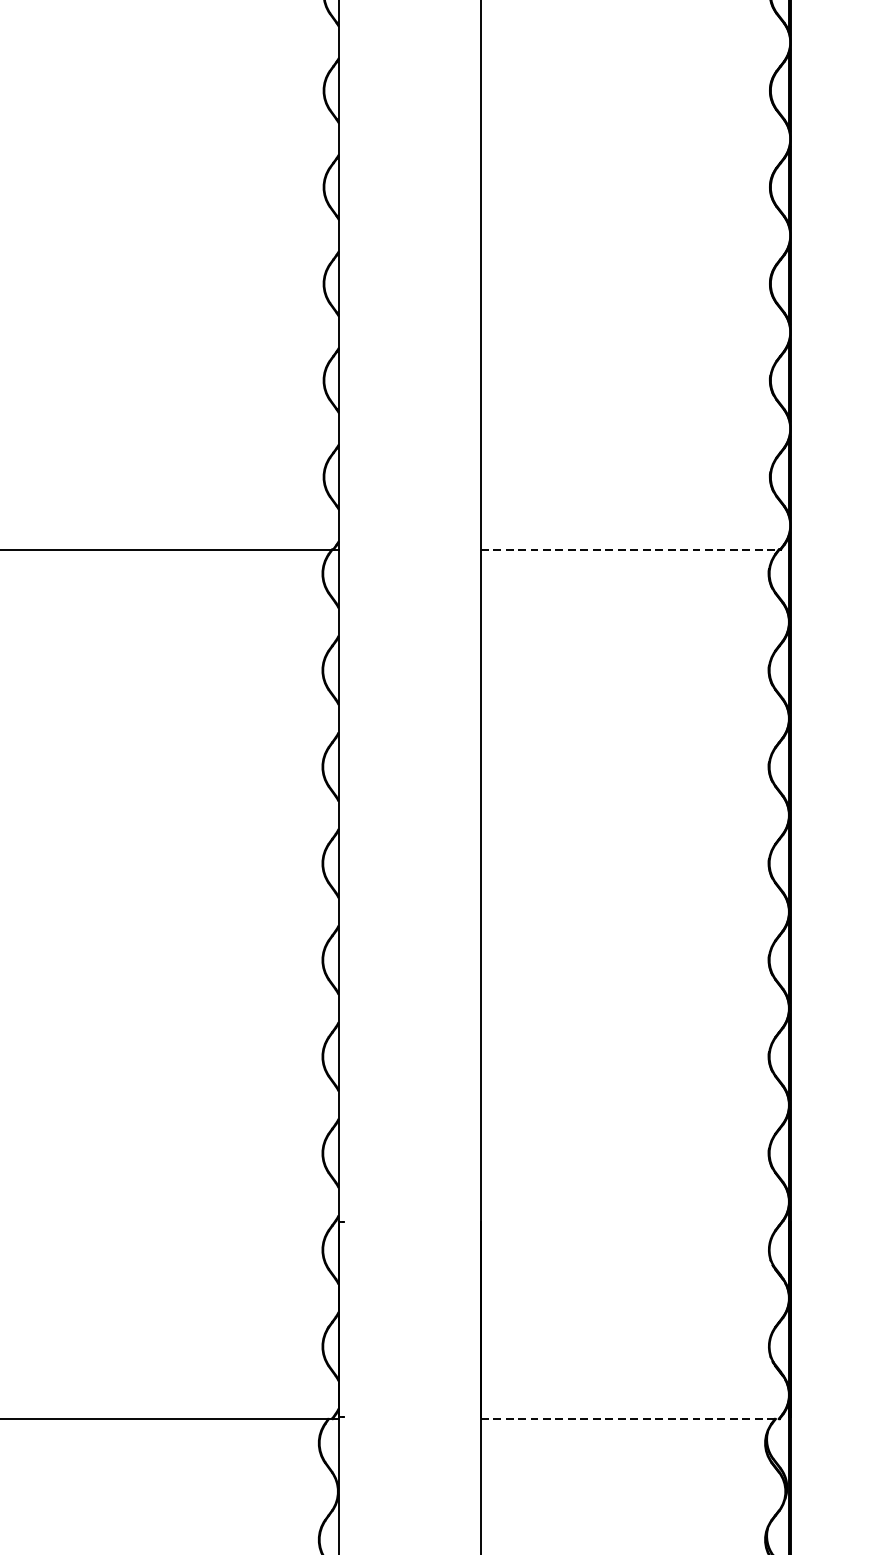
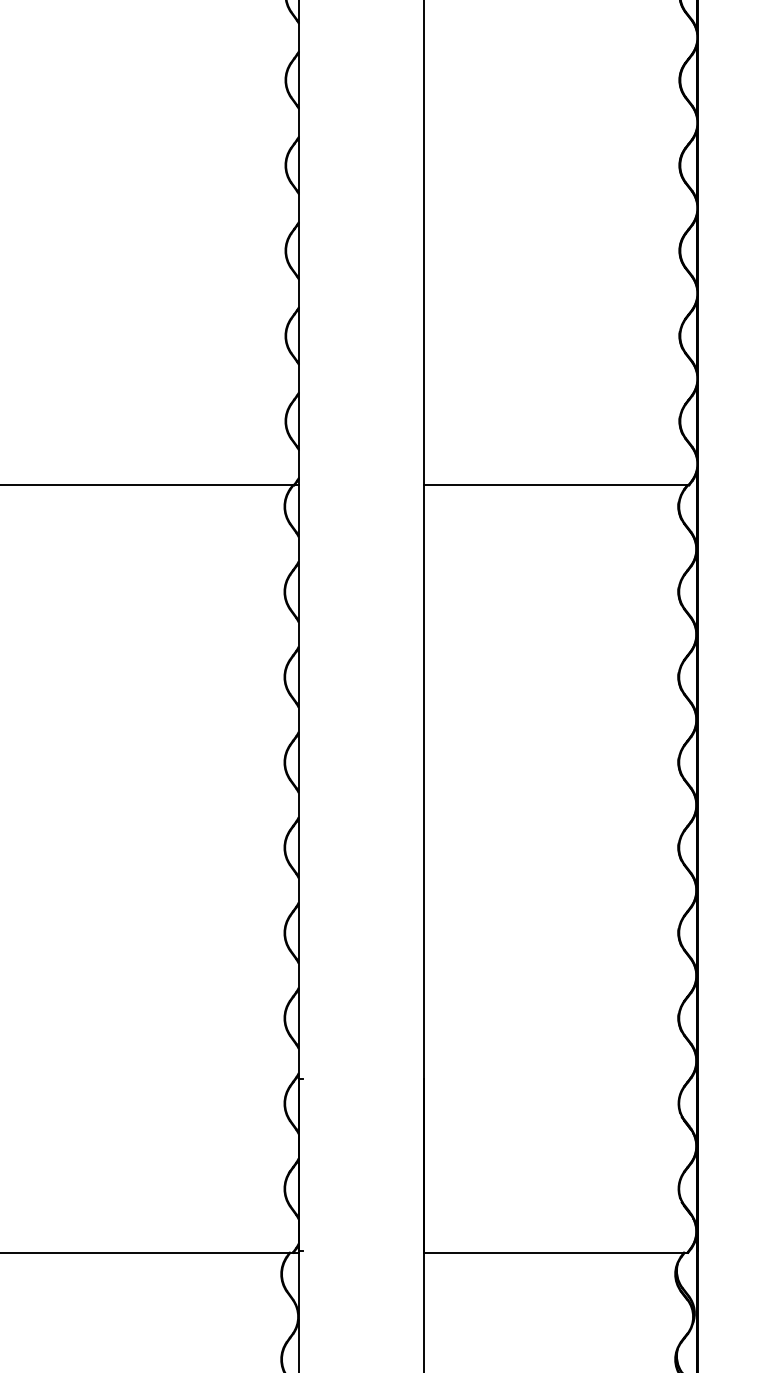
line: (630, 549) -> (556, 485), dashed -> solid
line: (629, 1418) -> (555, 1252), dashed -> solid

